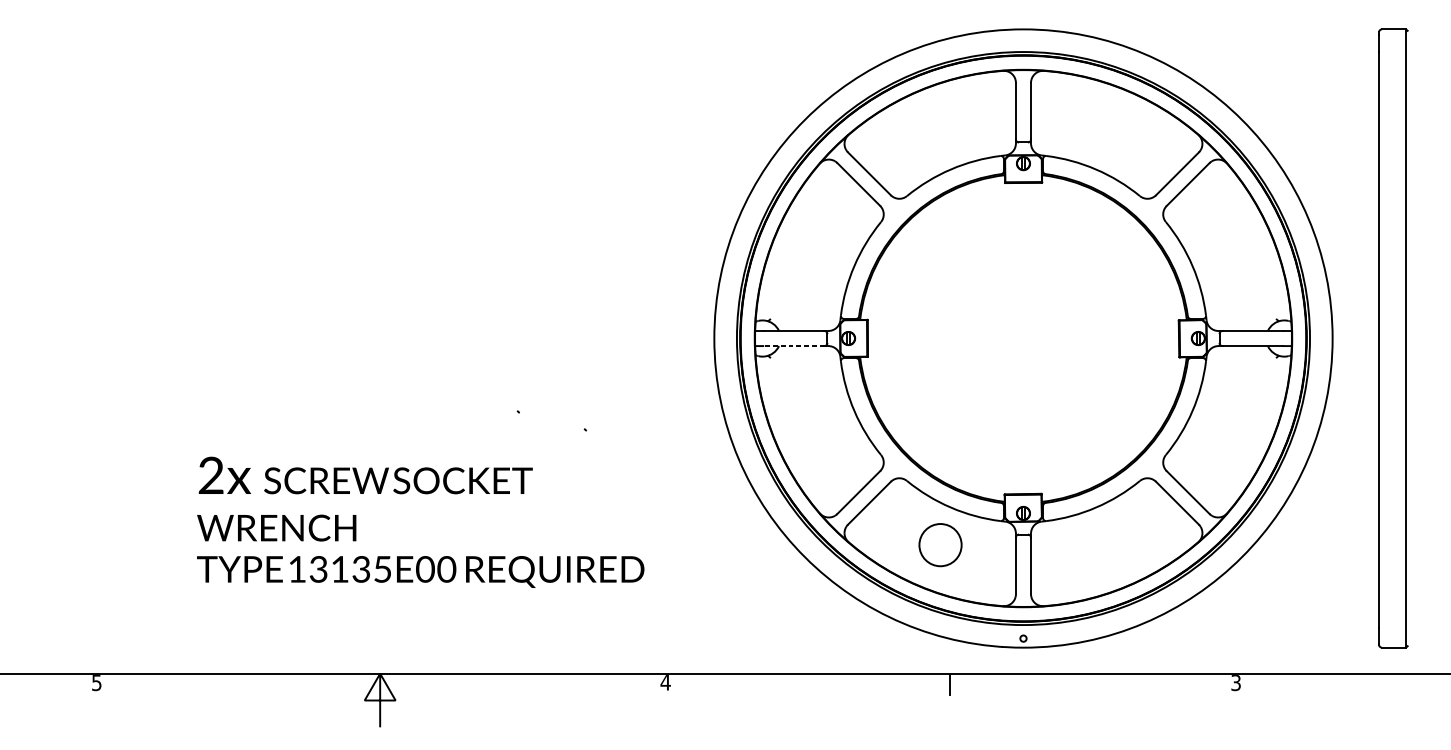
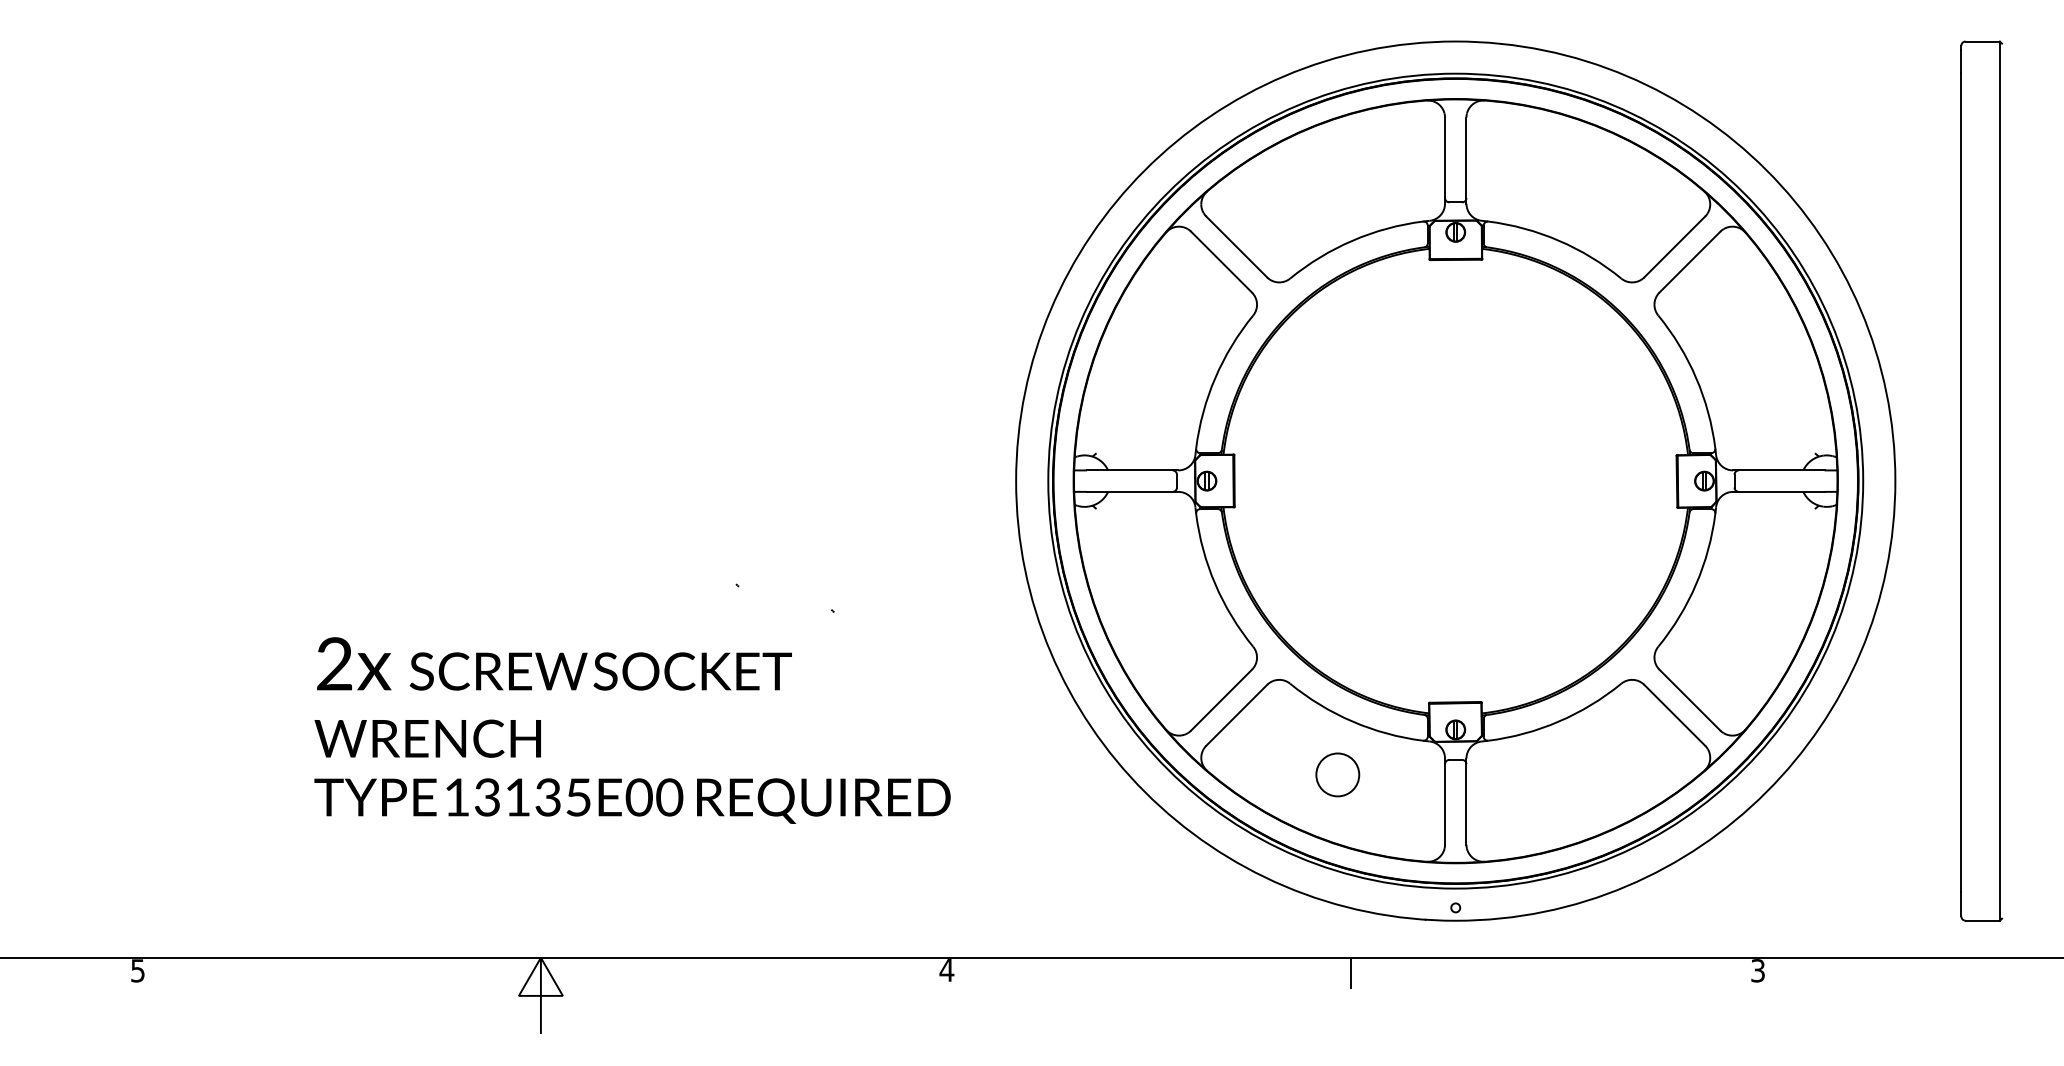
line: (794, 345) -> (1129, 491), dashed -> solid
text: (420, 522) -> (632, 730), moved
circle: (940, 544) -> (1337, 774), size x0.71

